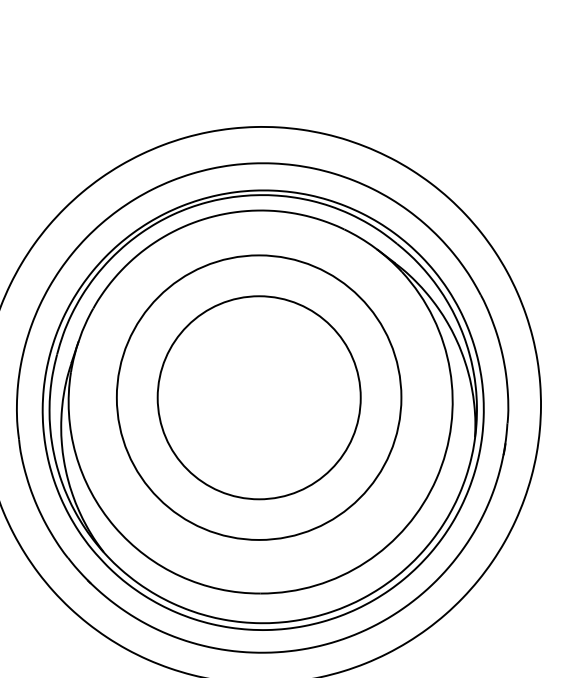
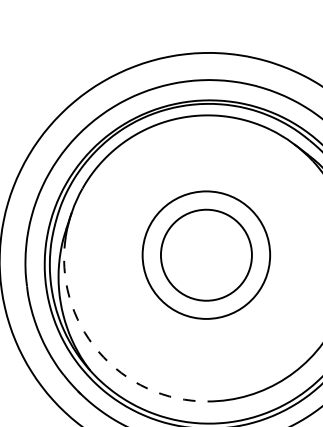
circle: (258, 397) -> (205, 255), size x0.6
circle: (258, 397) -> (205, 255), size x0.6
arc: (114, 526) -> (98, 351), solid -> dashed

